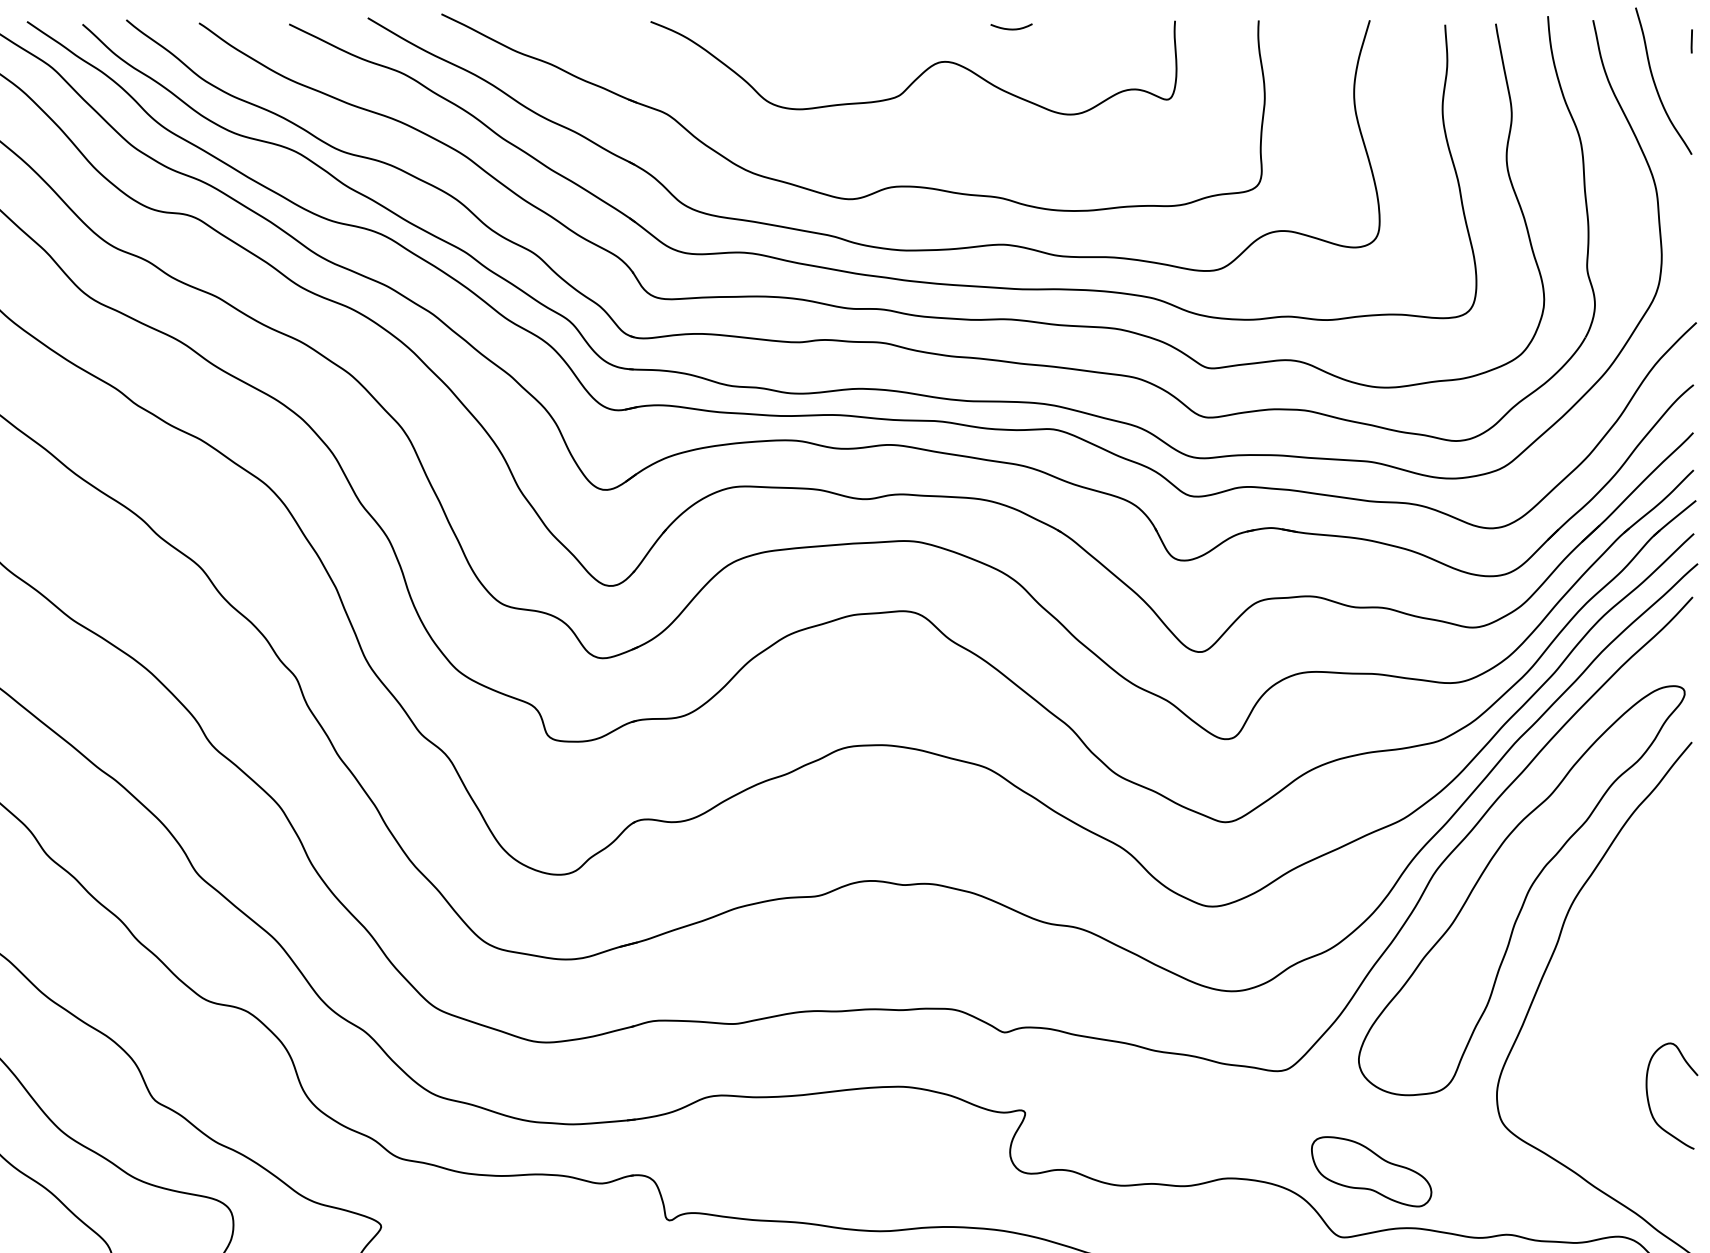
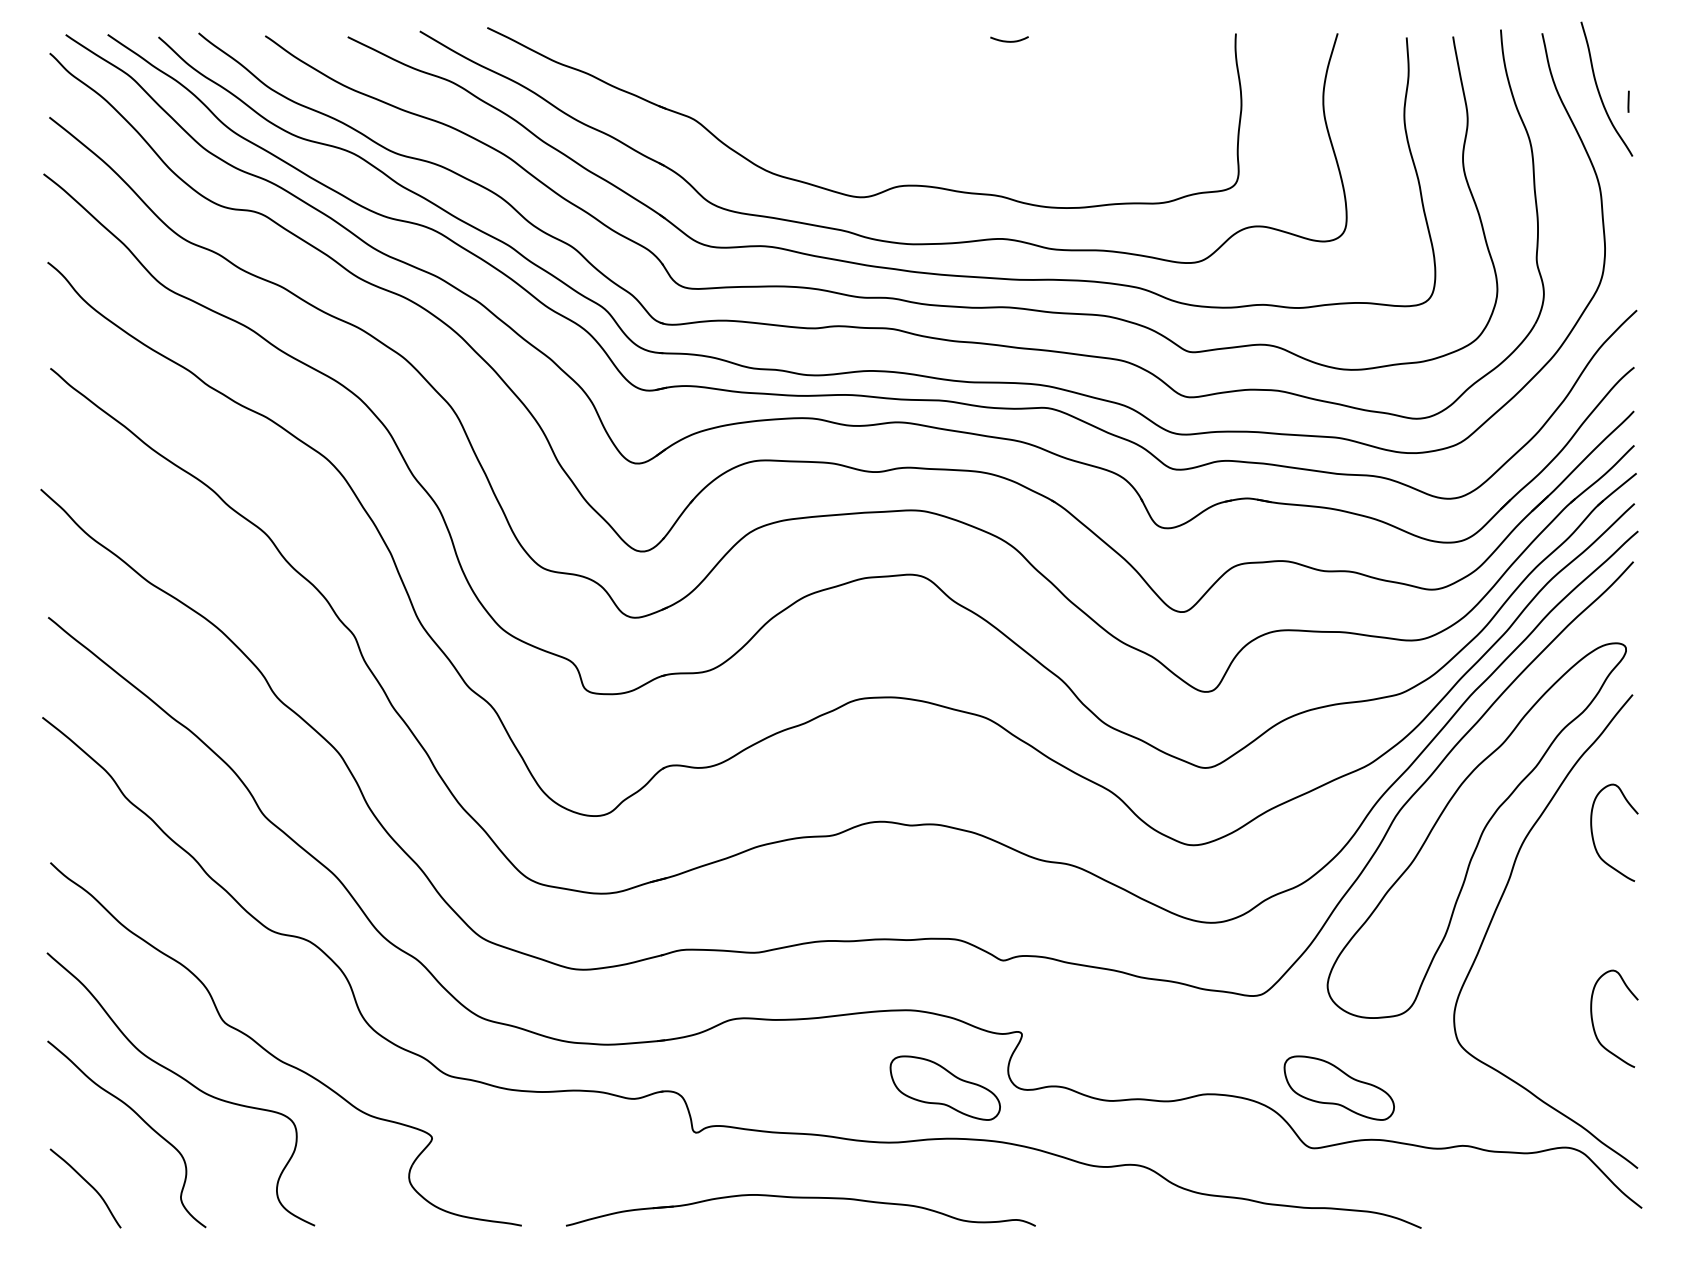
line: (1691, 41) -> (1628, 101), moved
curve: (920, 73) -> (926, 82), removed
curve: (1649, 894) -> (1593, 834), added
part: (940, 1171) -> (944, 1087), added

